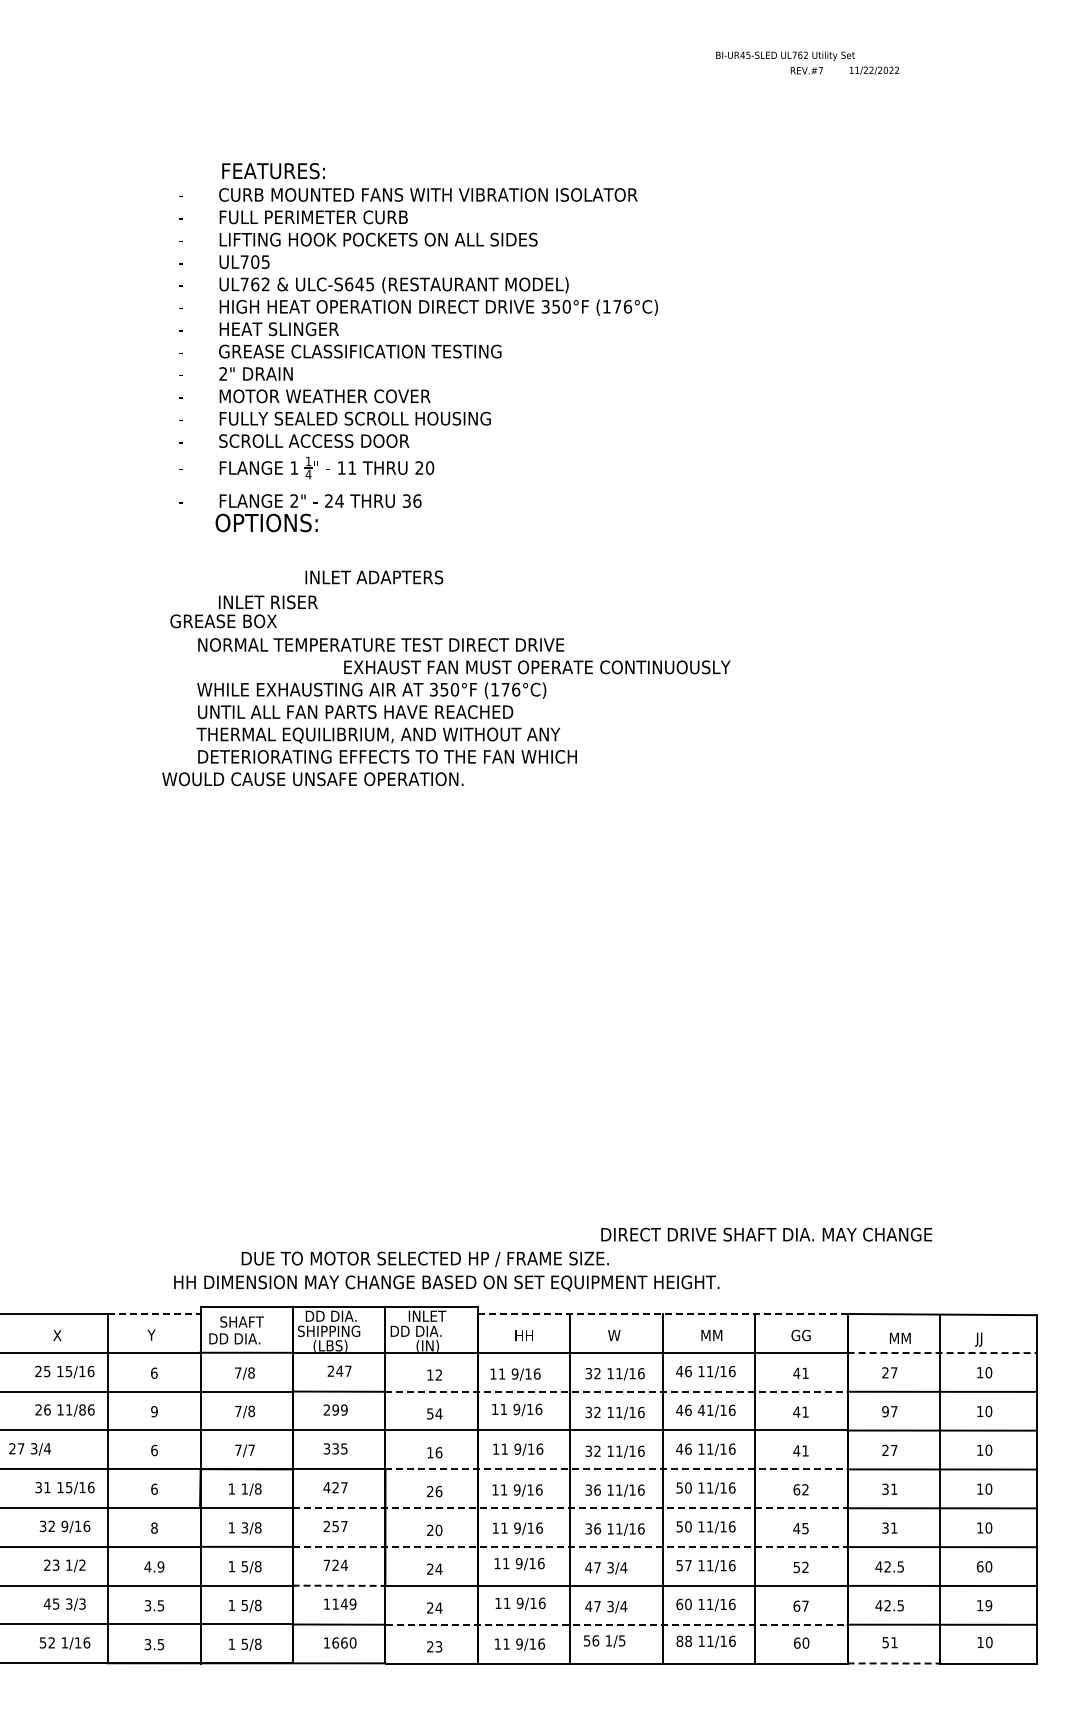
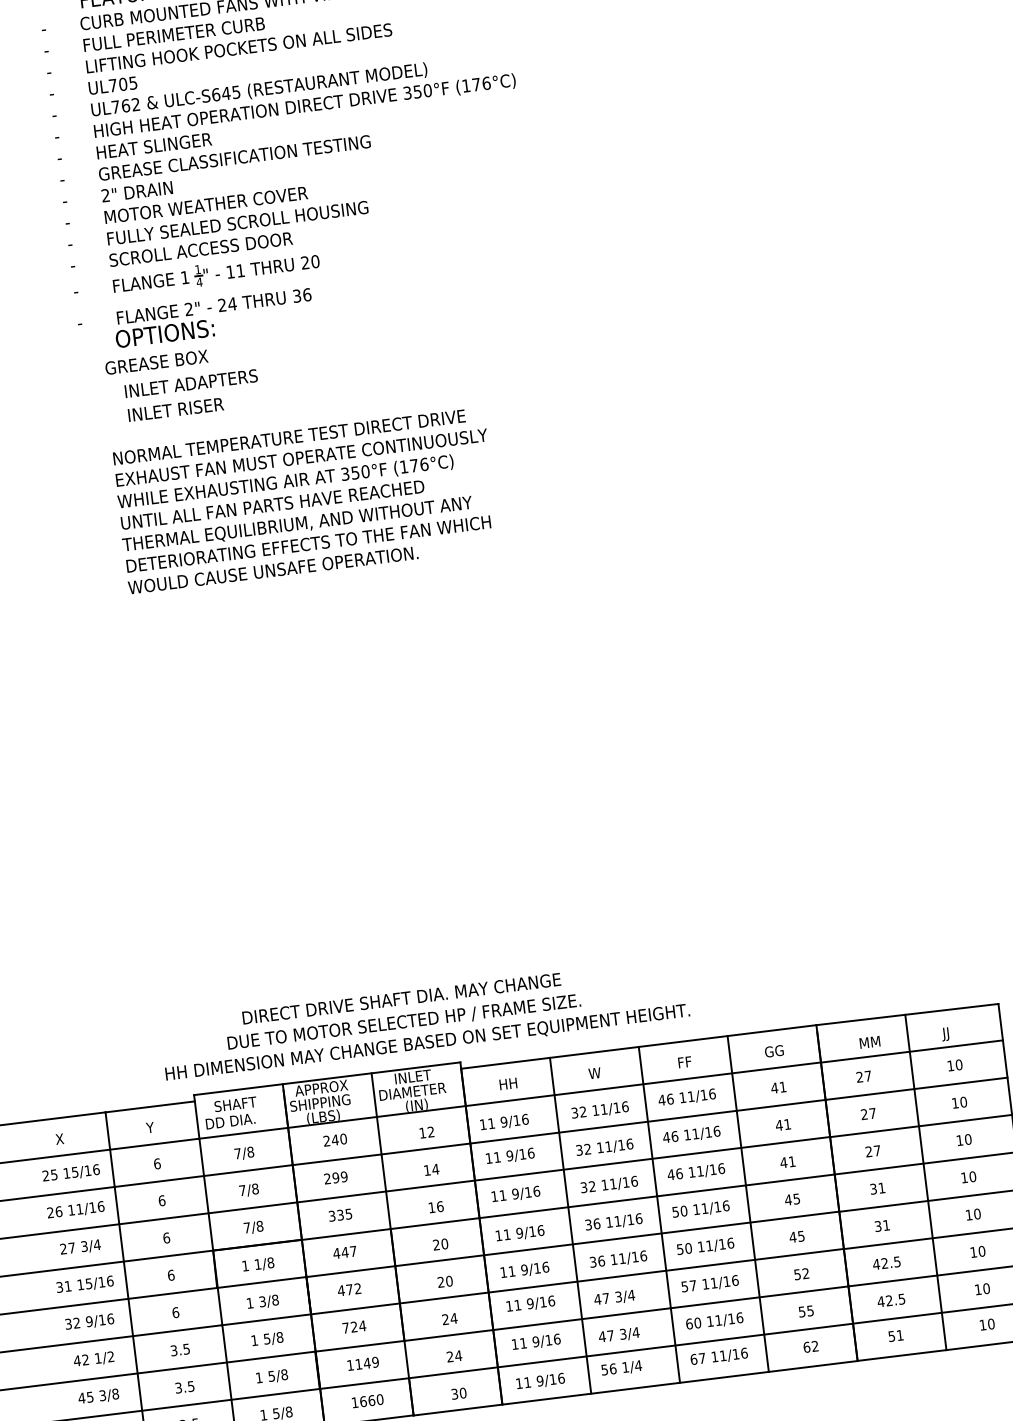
text: (374, 577) -> (191, 383), moved
text: (223, 621) -> (156, 362), moved
text: (537, 667) -> (301, 457), moved
text: (312, 779) -> (272, 570), moved
text: (766, 1234) -> (401, 998), moved
line: (154, 1313) -> (150, 1106), dashed -> solid
line: (662, 1313) -> (638, 1046), dashed -> solid
text: (331, 1315) -> (320, 1087), DD DIA. -> APPROX
text: (430, 1330) -> (417, 1090), DD DIA. -> DIAMETER
text: (711, 1335) -> (688, 1061), MM -> FF
line: (942, 1353) -> (912, 1051), dashed -> solid
text: (348, 1370) -> (343, 1138), 247 -> 240
line: (616, 1391) -> (603, 1126), dashed -> solid
text: (82, 1409) -> (92, 1207), 11/86 -> 11/16
text: (701, 1409) -> (687, 1134), 41/16 -> 11/16
text: (154, 1411) -> (162, 1200), 9 -> 6
text: (885, 1411) -> (864, 1114), 97 -> 27
text: (430, 1413) -> (427, 1169), 54 -> 14
text: (29, 1449) -> (80, 1247), moved
text: (251, 1449) -> (259, 1225), 7/7 -> 7/8
line: (616, 1469) -> (612, 1201), dashed -> solid
text: (335, 1487) -> (344, 1252), 427 -> 447
text: (800, 1489) -> (791, 1199), 62 -> 45
text: (438, 1491) -> (444, 1243), 26 -> 20
line: (570, 1508) -> (573, 1244), dashed -> solid
text: (335, 1526) -> (349, 1289), 257 -> 472
text: (154, 1527) -> (175, 1312), 8 -> 6
line: (570, 1546) -> (577, 1281), dashed -> solid
text: (51, 1564) -> (81, 1359), 23 -> 42
text: (154, 1566) -> (180, 1349), 4.9 -> 3.5
text: (979, 1566) -> (972, 1252), 60 -> 10
line: (339, 1585) -> (360, 1345), dashed -> solid
text: (82, 1603) -> (115, 1393), 3/3 -> 3/8
text: (800, 1605) -> (805, 1310), 67 -> 55
text: (988, 1605) -> (986, 1288), 19 -> 10
line: (617, 1624) -> (631, 1350), dashed -> solid
text: (621, 1640) -> (637, 1365), 1/5 -> 1/4
text: (683, 1641) -> (697, 1359), 88 -> 67
text: (805, 1642) -> (814, 1345), 60 -> 62
text: (434, 1646) -> (458, 1393), 23 -> 30
line: (894, 1663) -> (902, 1355), dashed -> solid

